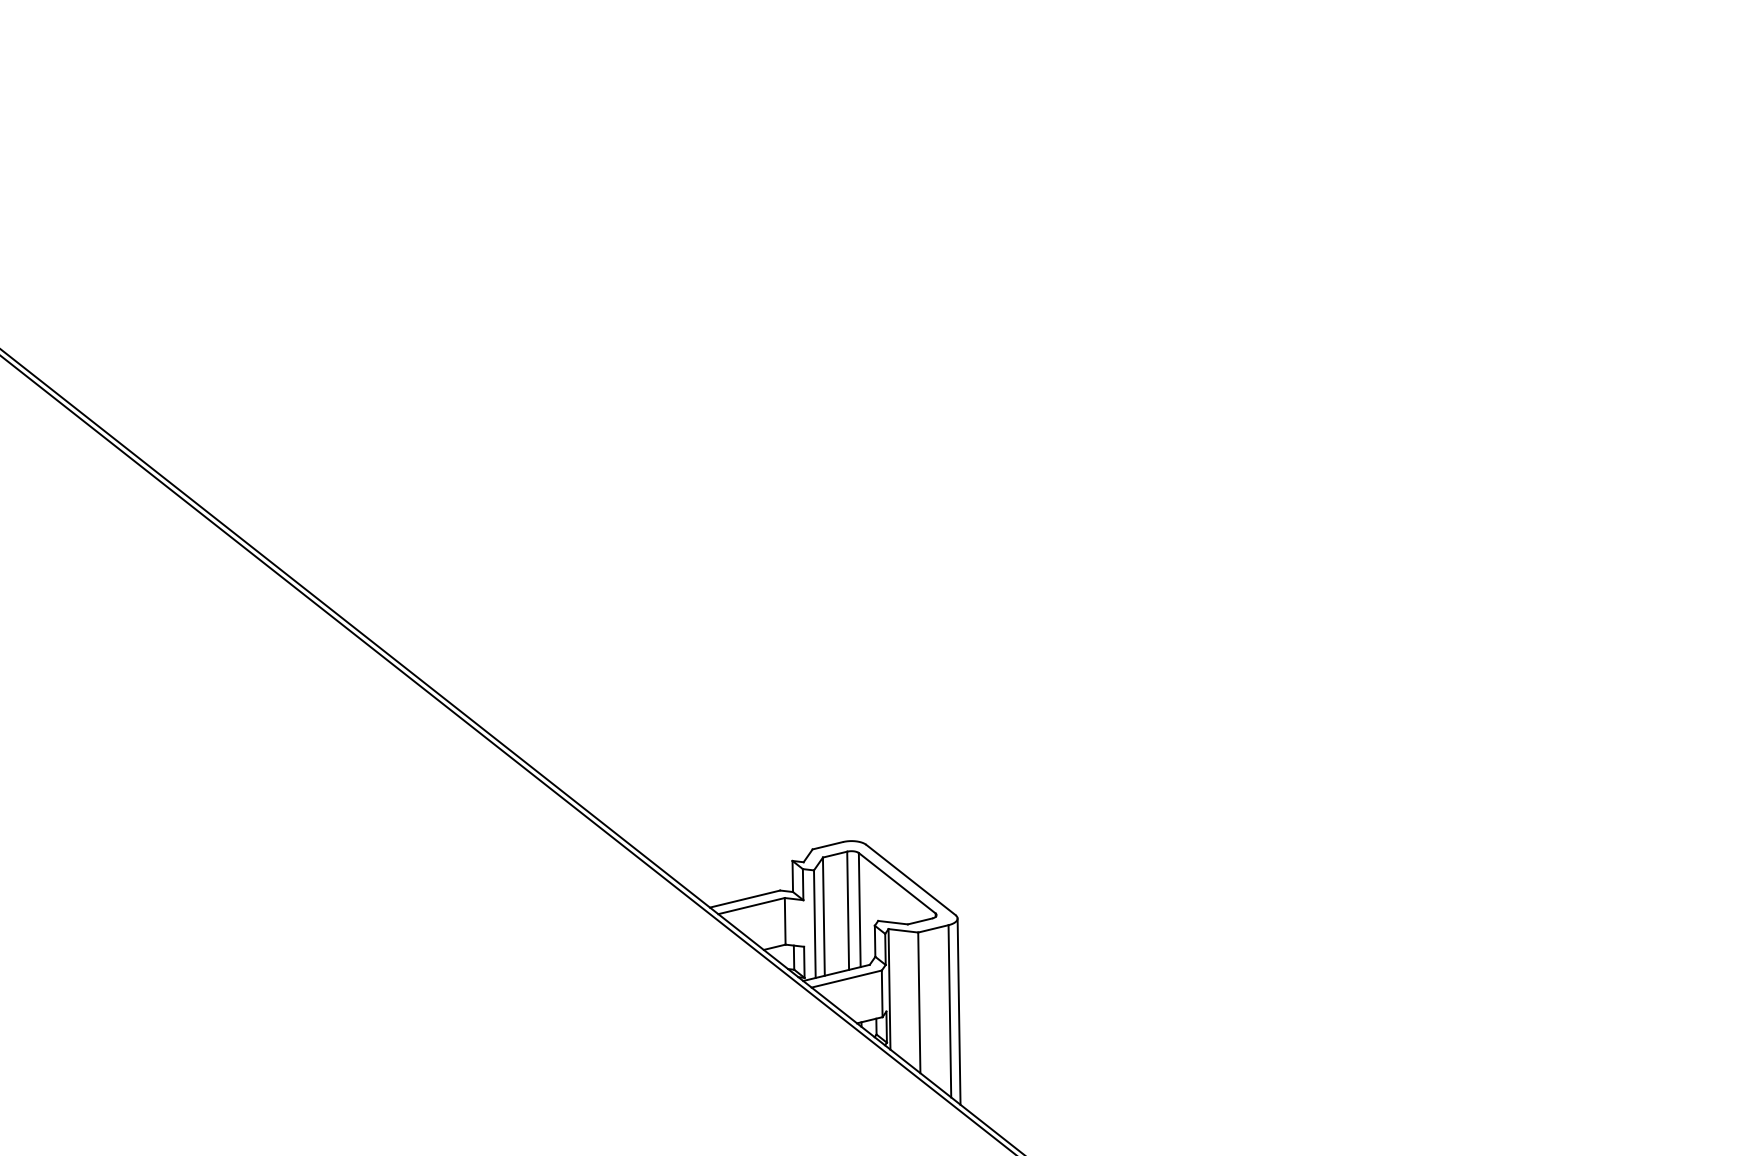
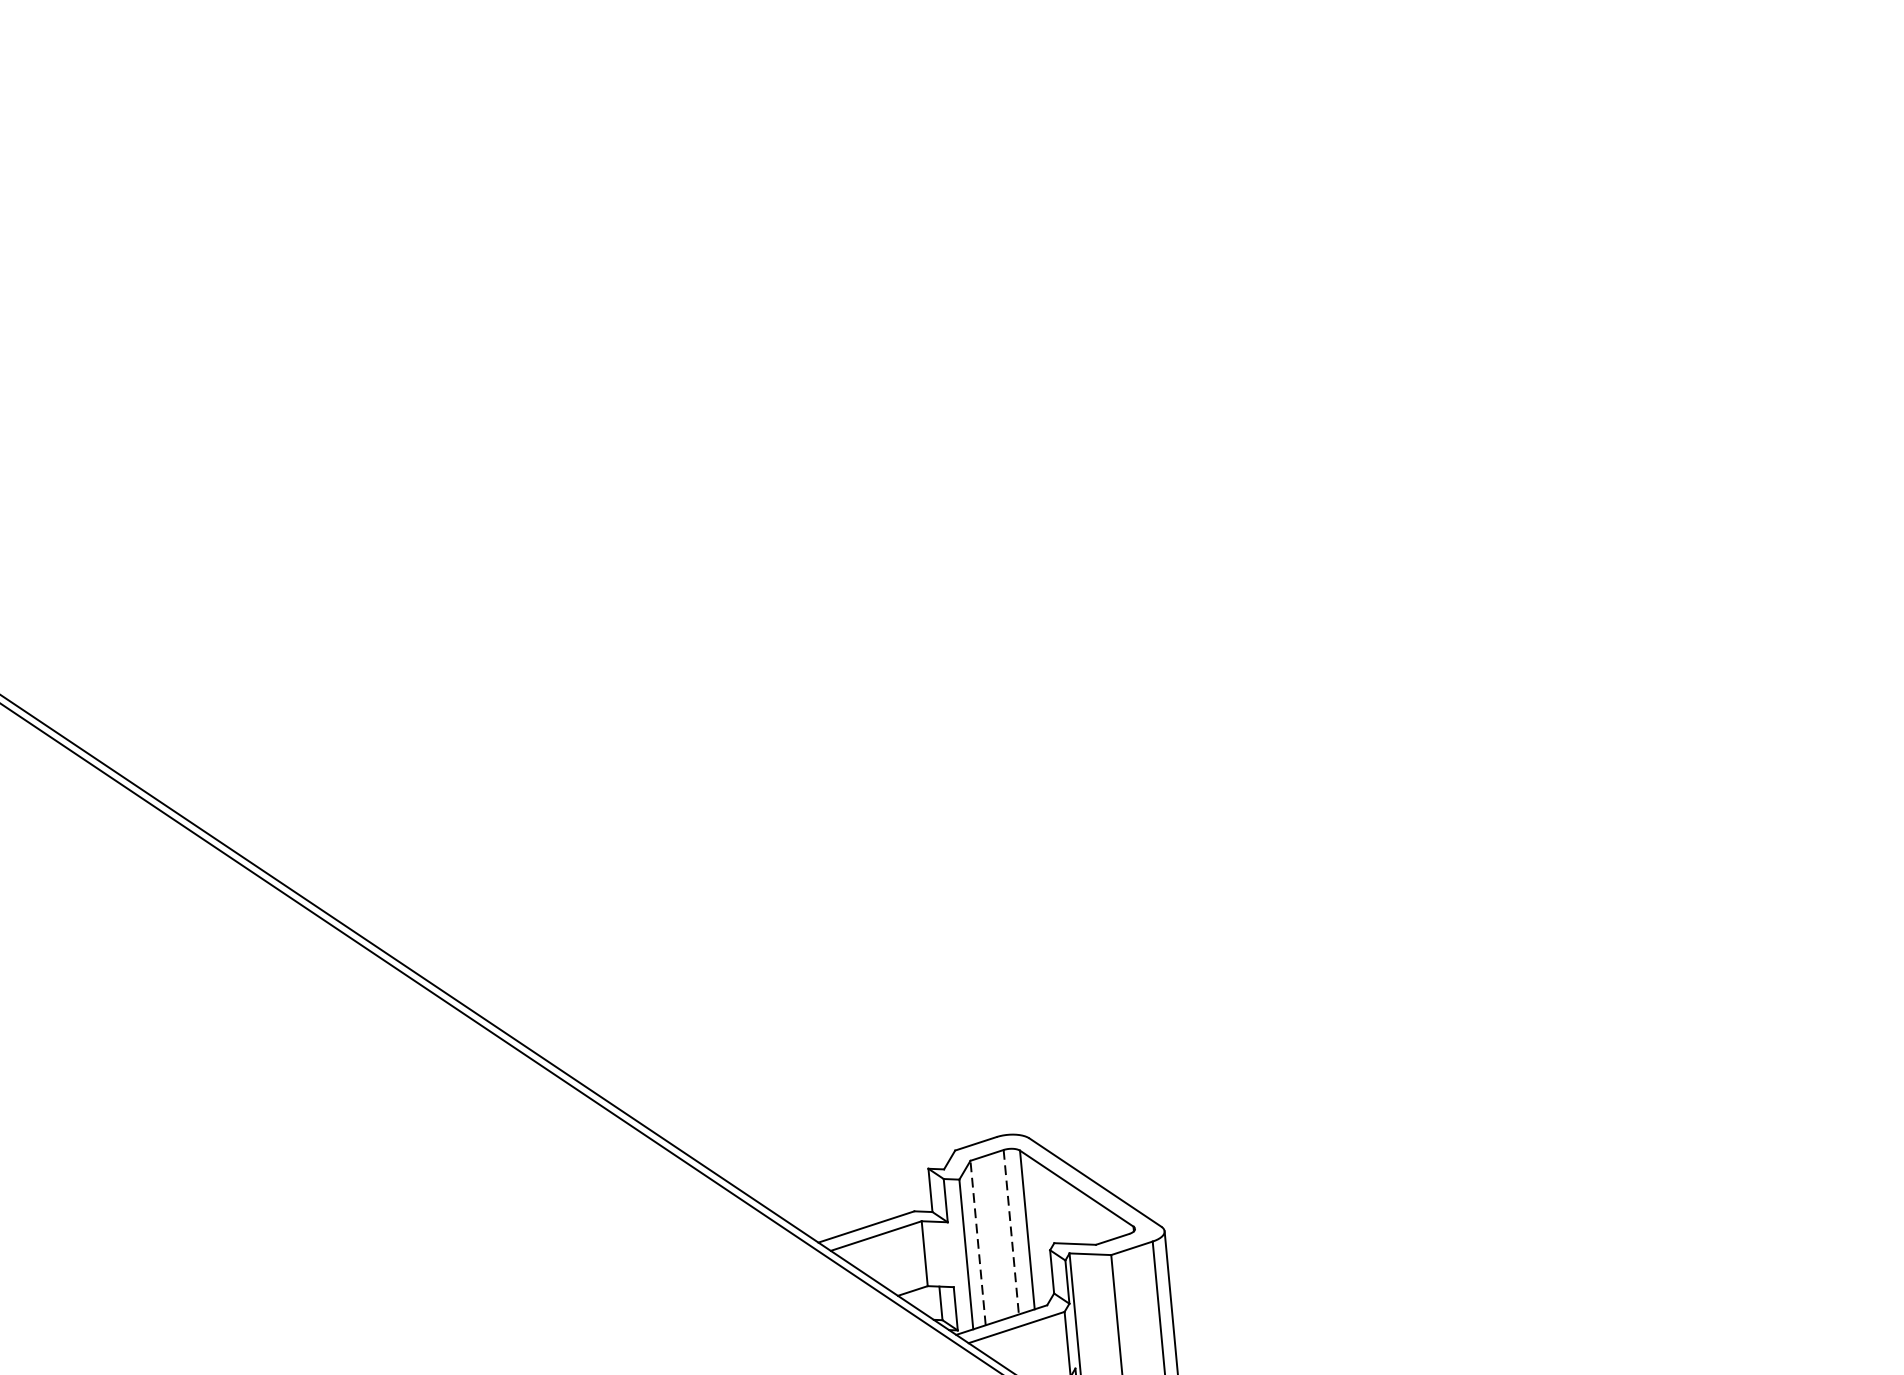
line: (848, 911) -> (1011, 1233), solid -> dashed
line: (823, 916) -> (977, 1242), solid -> dashed

